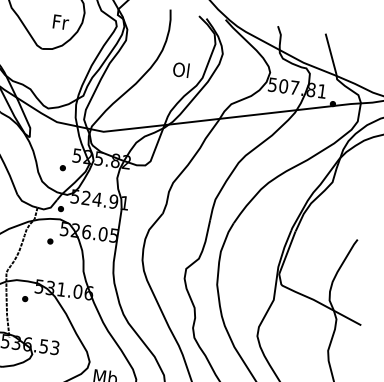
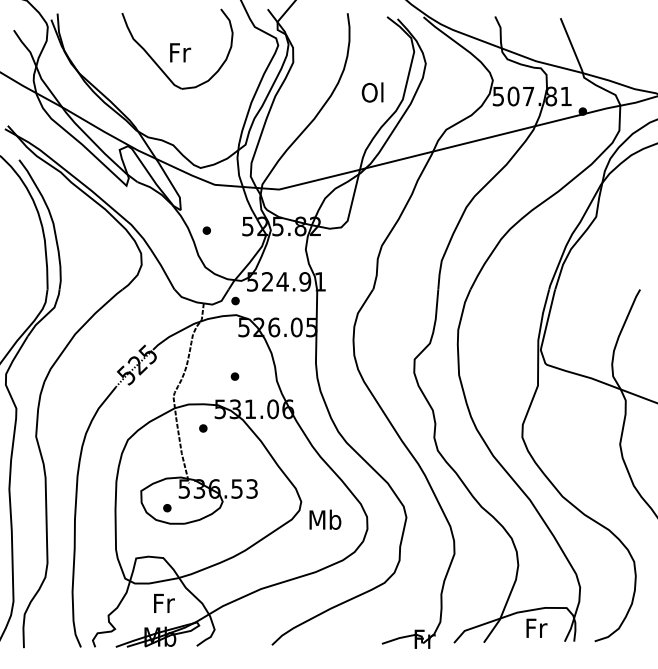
text: (61, 22) -> (180, 52), moved
part: (62, 167) -> (206, 230), moved
part: (50, 241) -> (234, 376), moved

